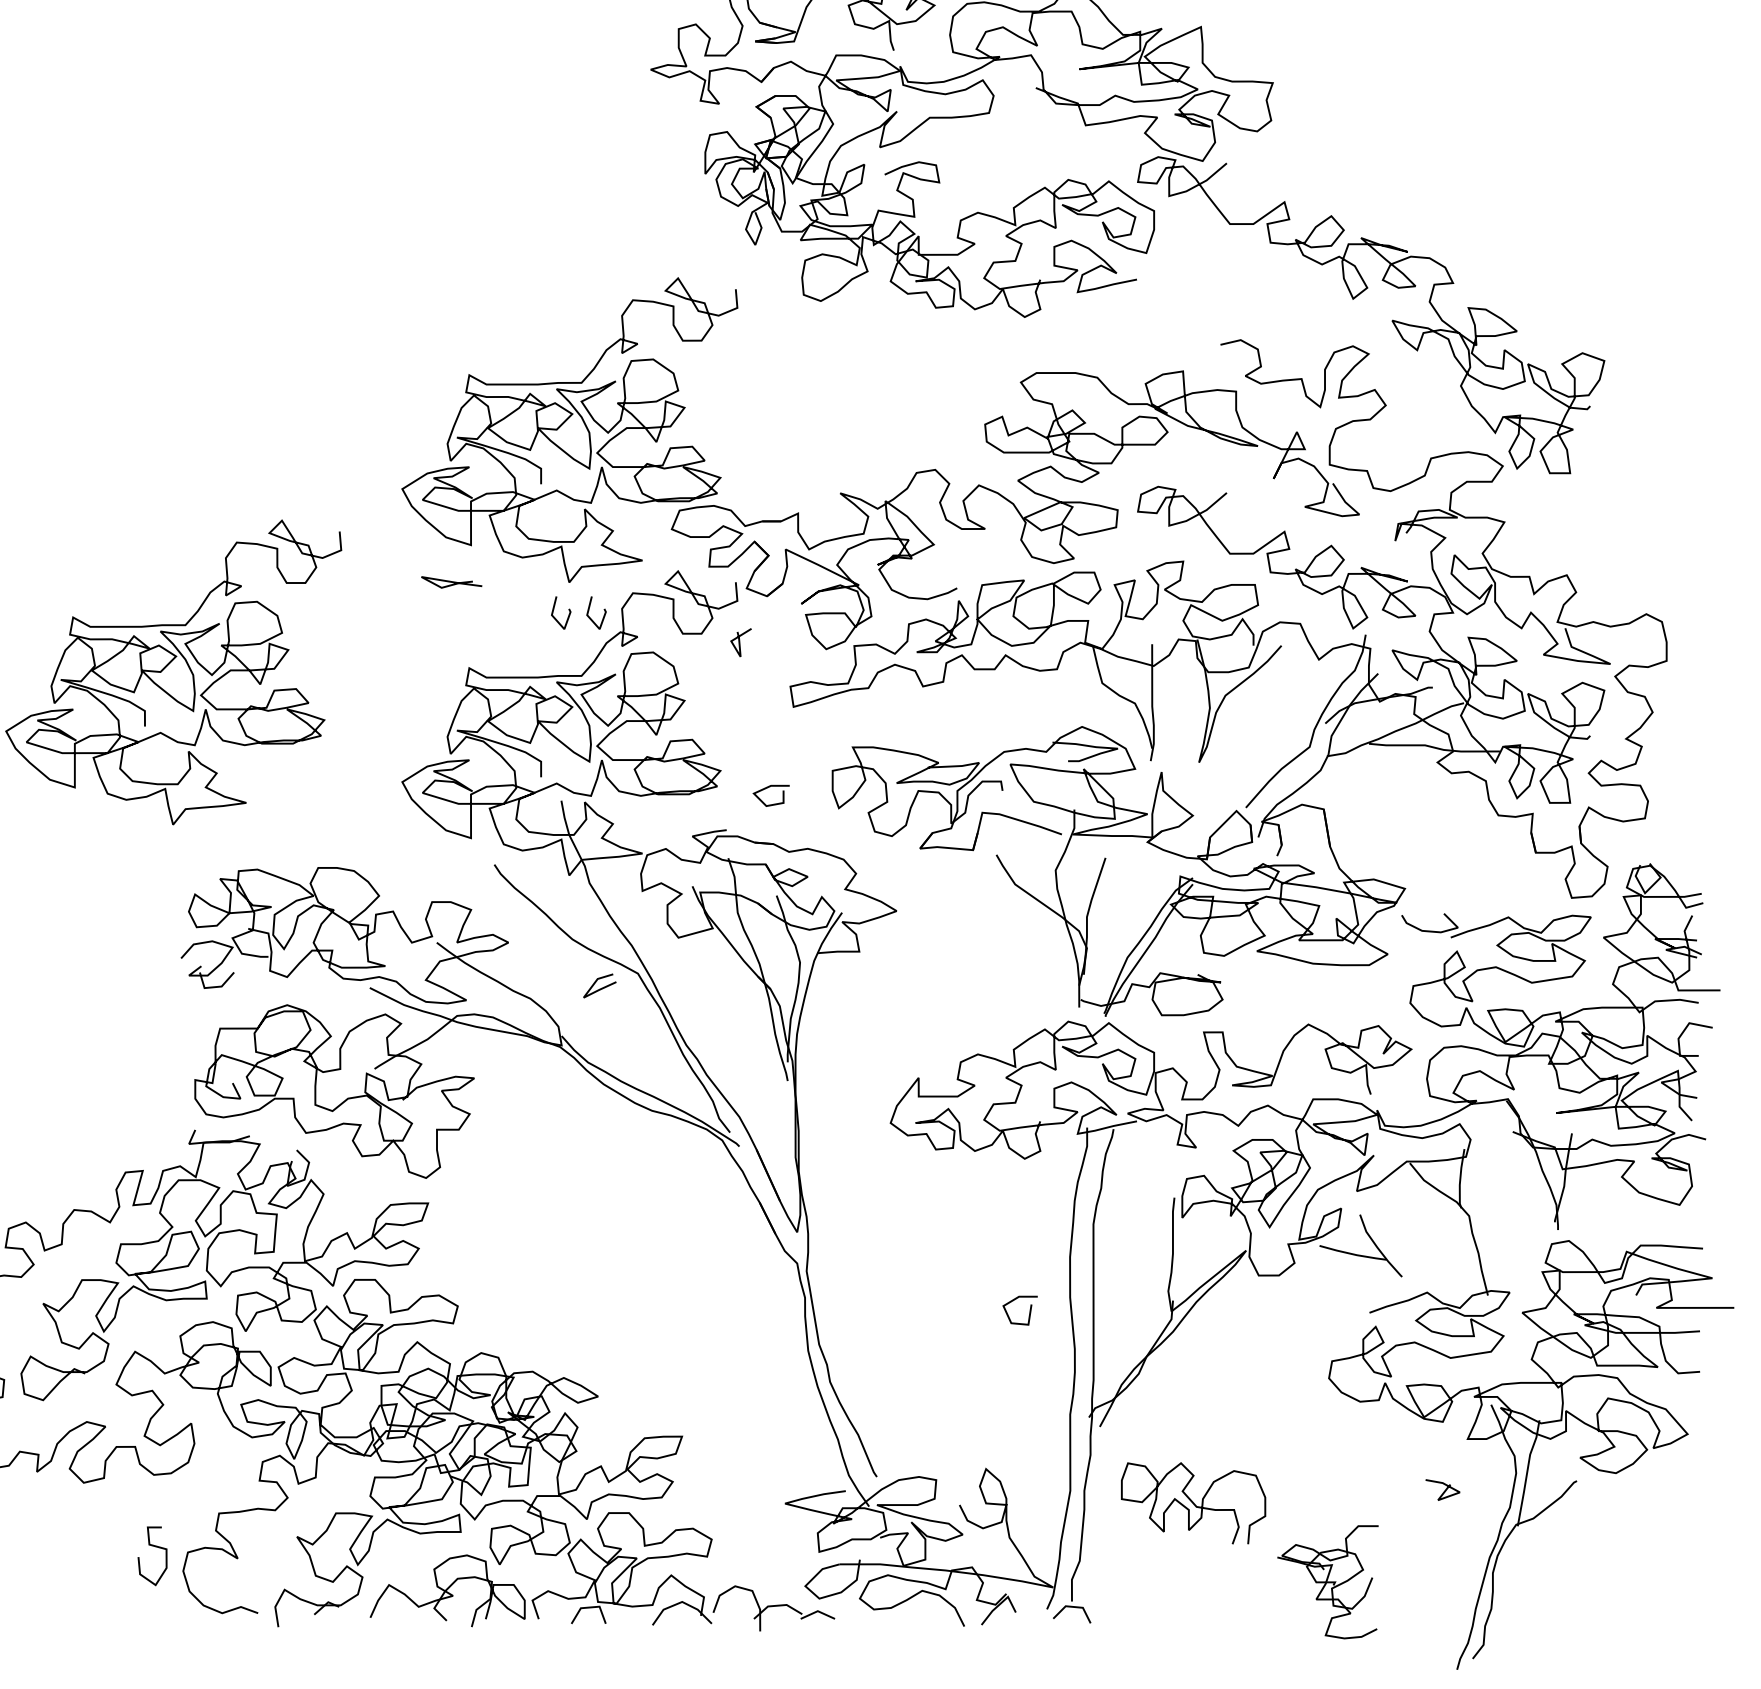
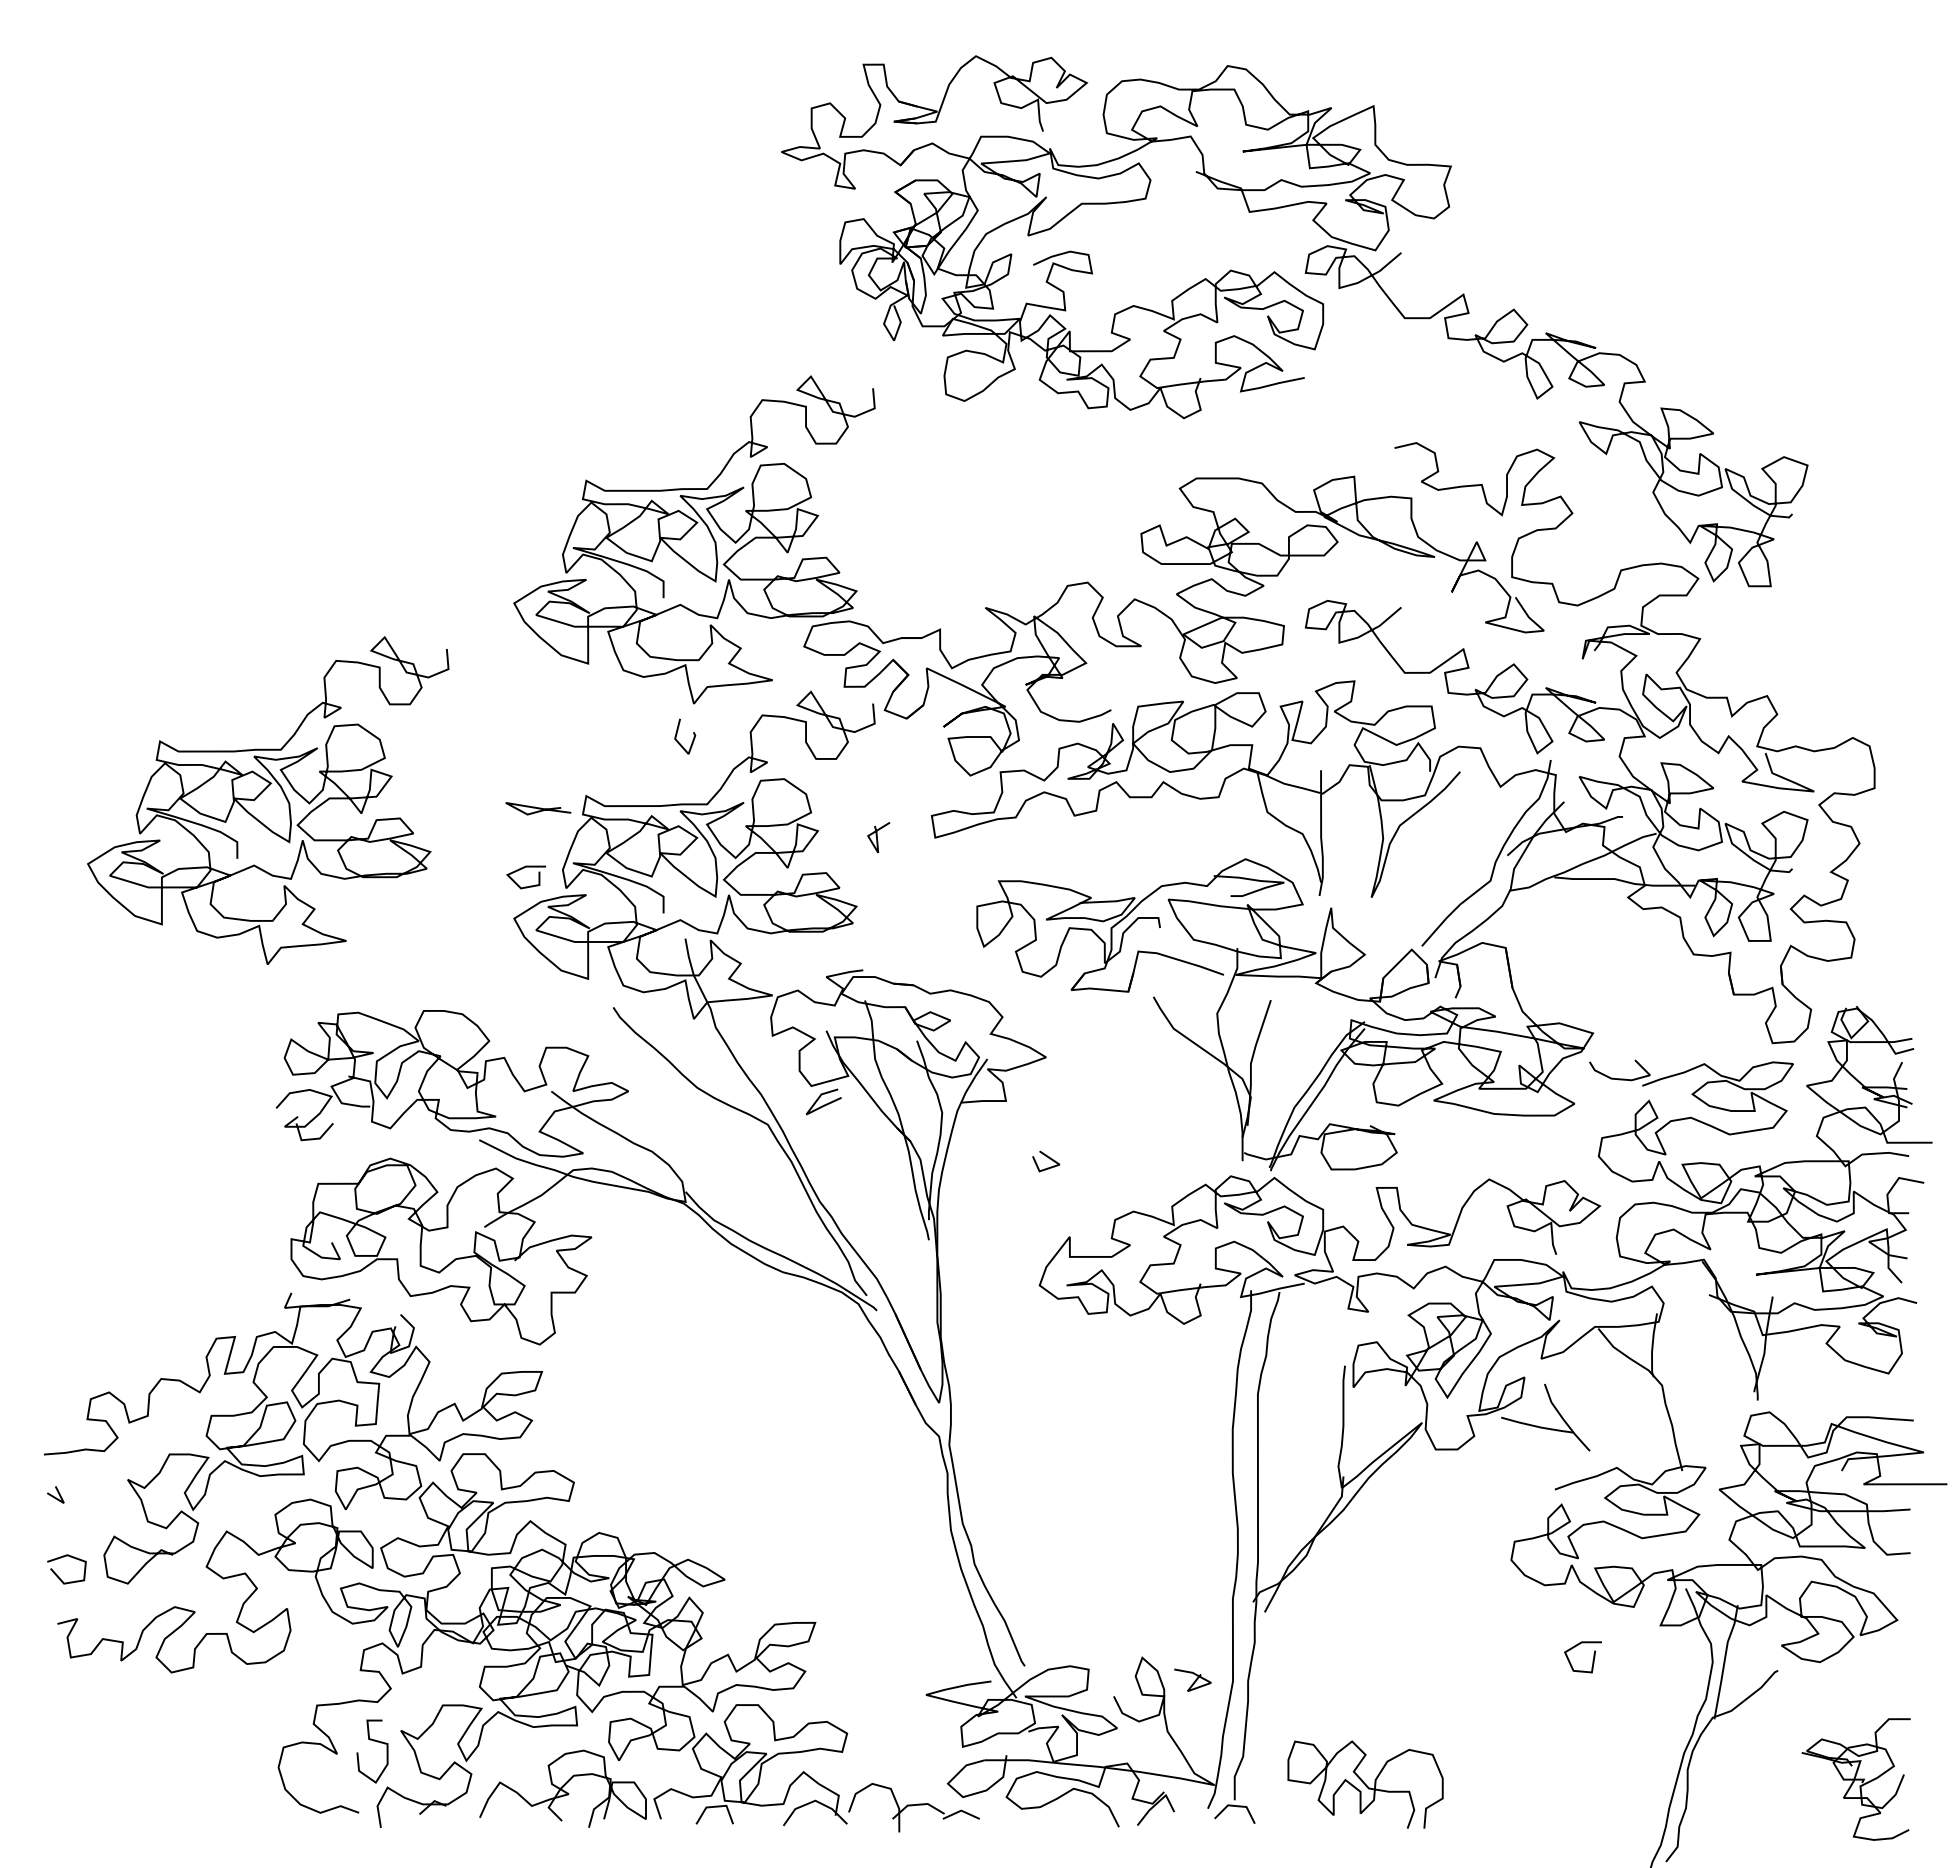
curve: (451, 582) -> (538, 808), moved
line: (603, 615) -> (730, 739), removed
line: (739, 642) -> (877, 837), moved
curve: (774, 803) -> (529, 885), moved
line: (600, 988) -> (824, 1104), moved
line: (898, 1005) -> (1048, 1158), added
curve: (1028, 1313) -> (1592, 1660), moved
curve: (1444, 1490) -> (1194, 1680), moved
curve: (1193, 1503) -> (1365, 1784), moved
curve: (153, 1546) -> (373, 1741), moved
part: (1327, 1582) -> (1855, 1779), moved

